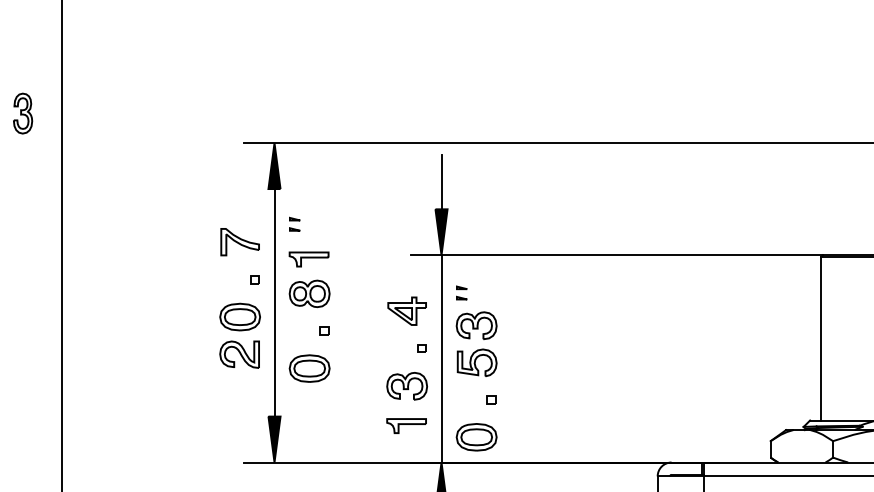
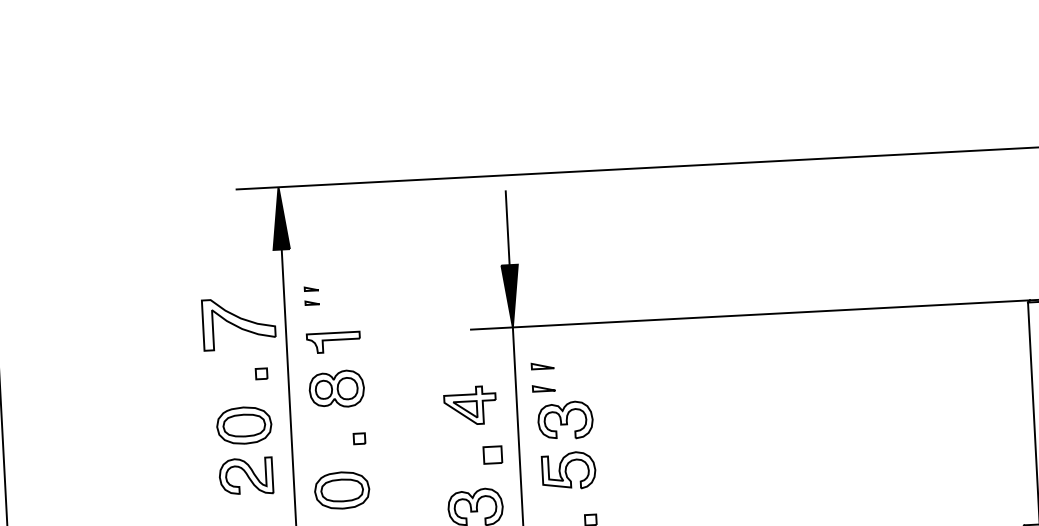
part: (239, 242) -> (238, 324), size x1.4
part: (461, 292) -> (542, 376), size x1.6
part: (421, 348) -> (492, 455), size x1.6

